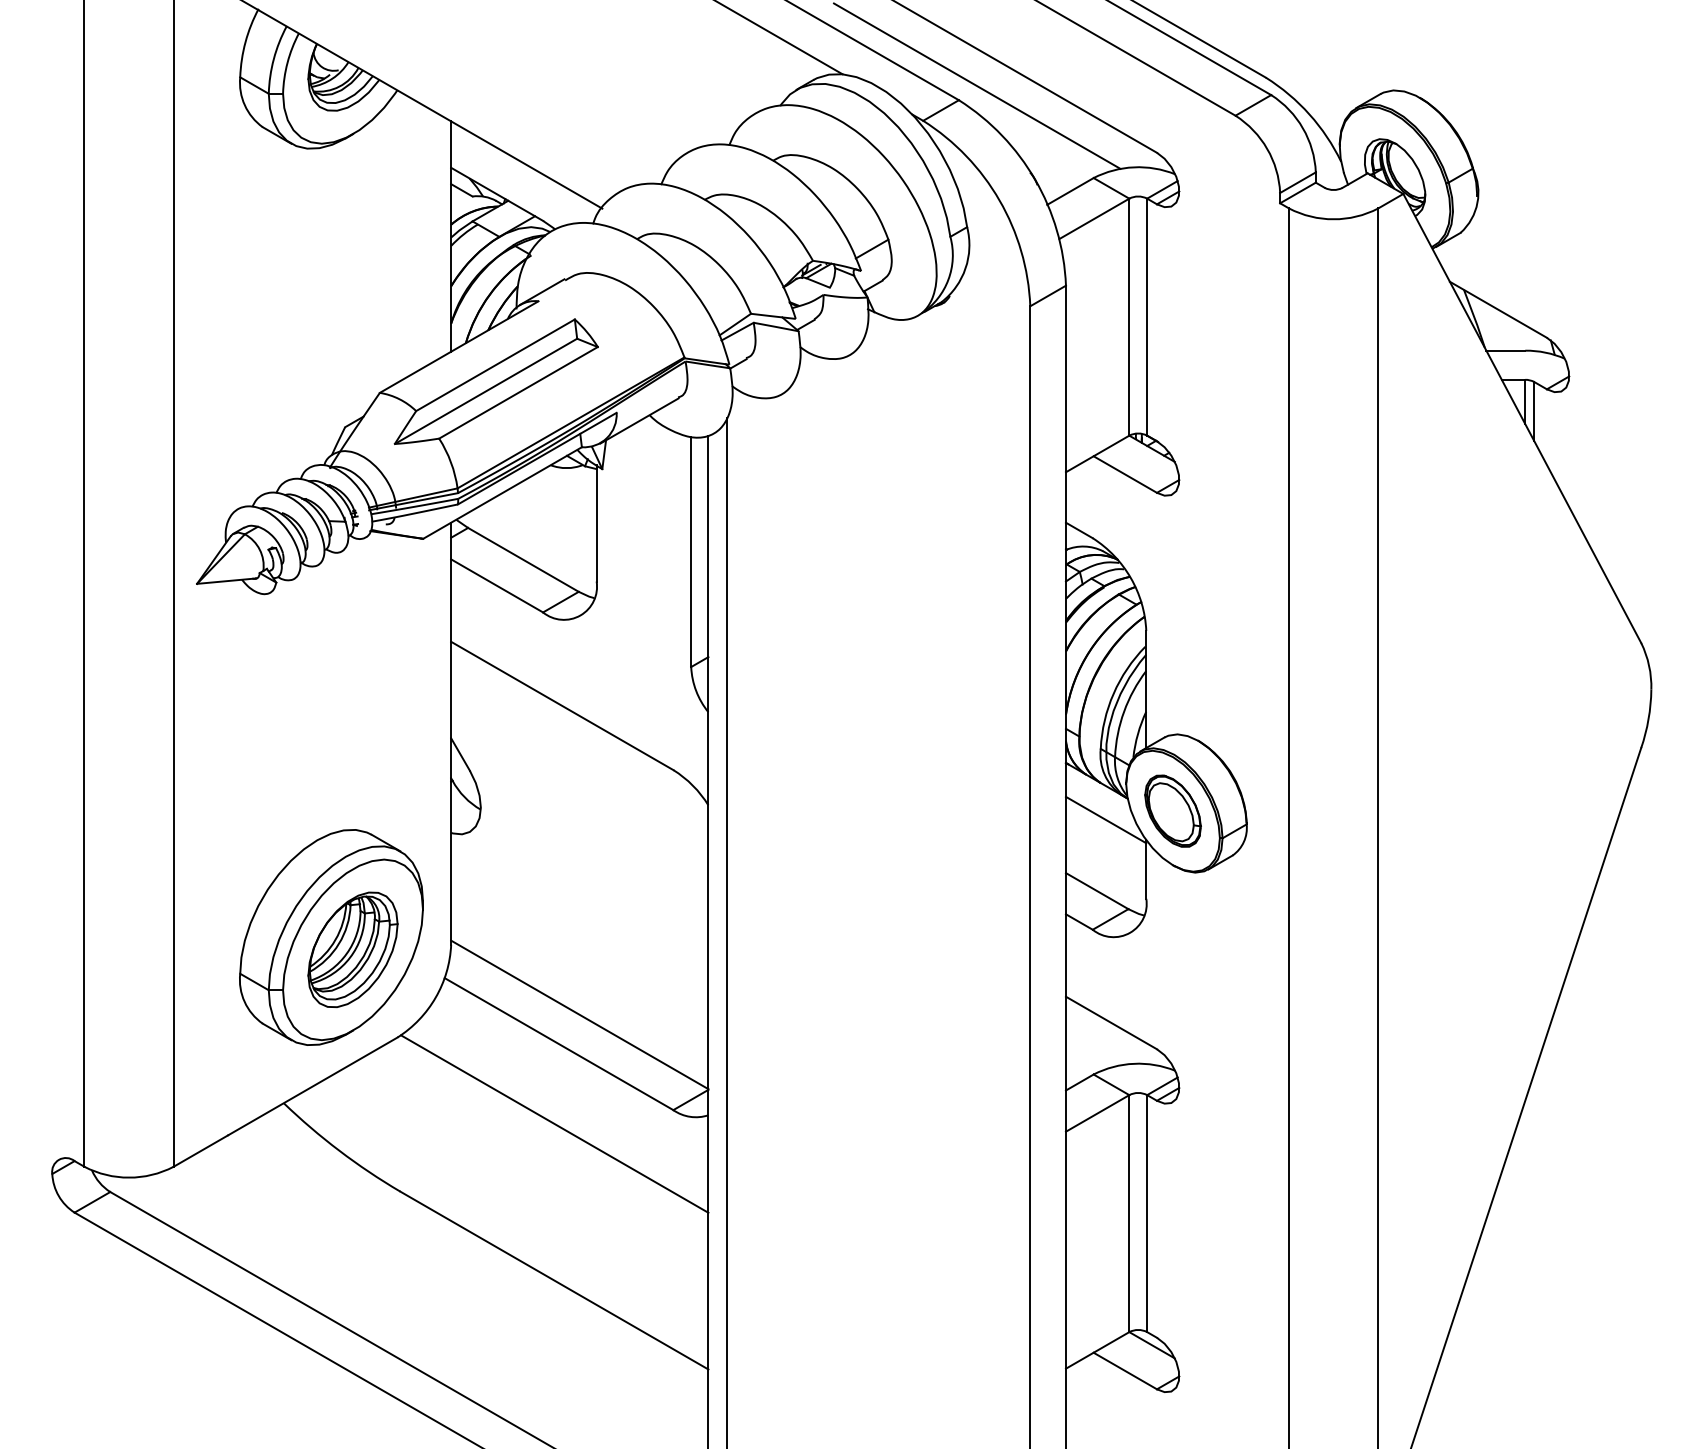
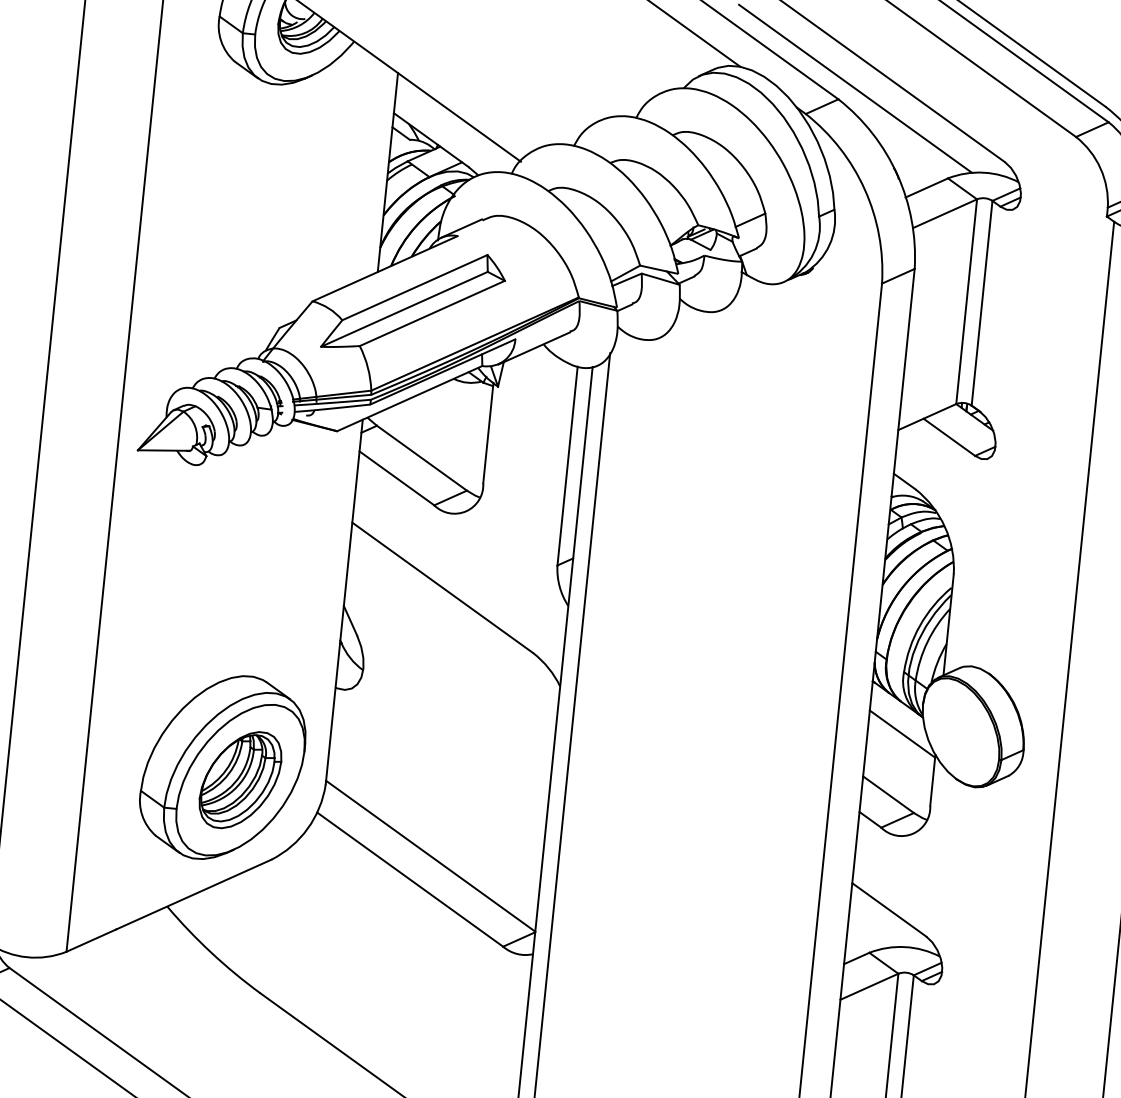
part: (1172, 810) -> (960, 731), removed
line: (554, 1123) -> (399, 947), removed

